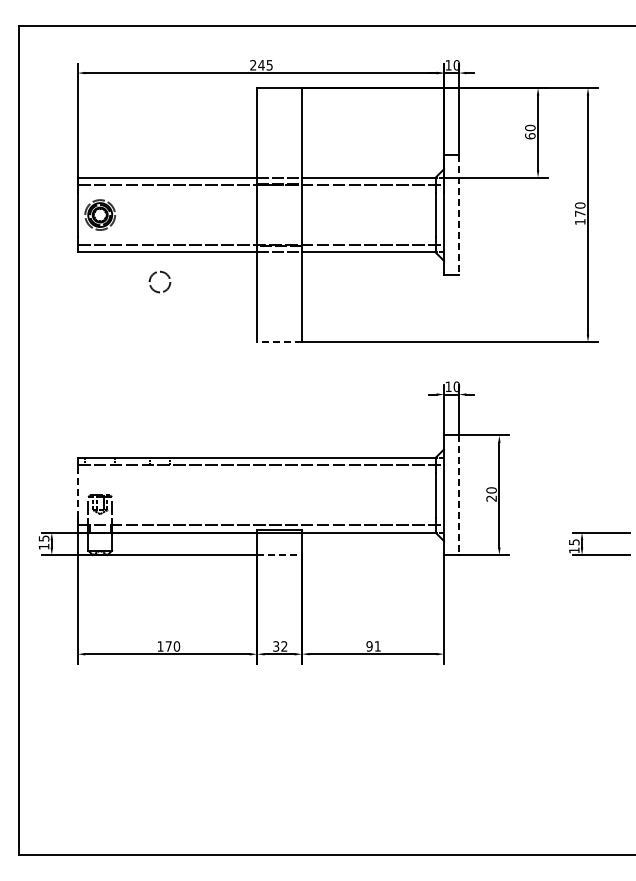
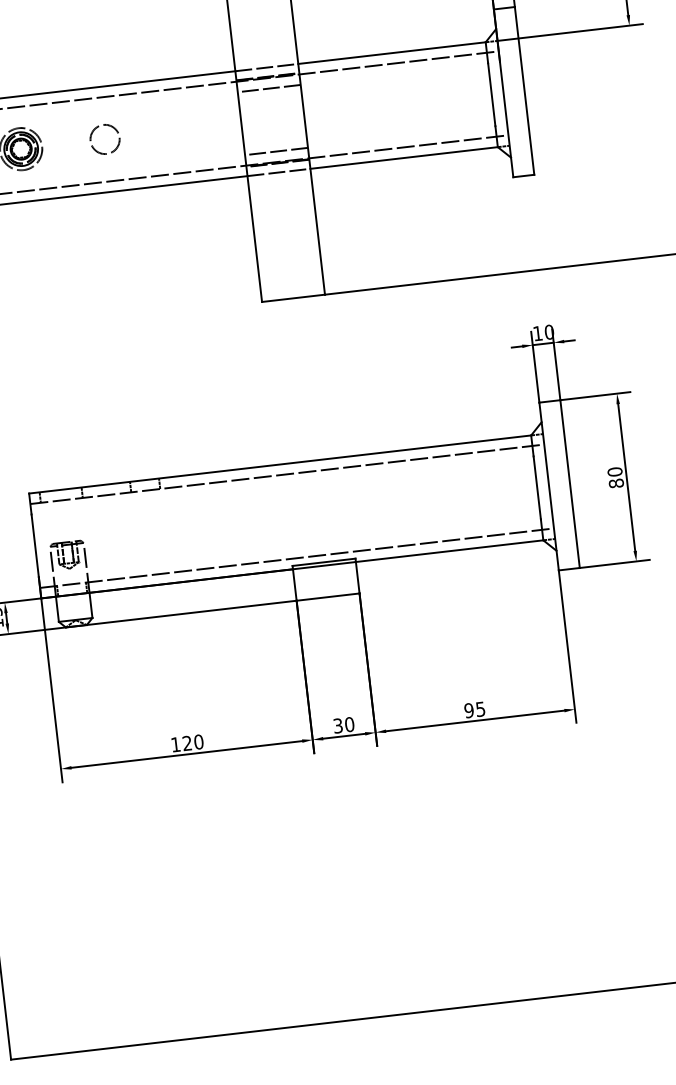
line: (279, 192) -> (269, 88), added
line: (458, 215) -> (523, 91), dashed -> solid
line: (279, 237) -> (276, 151), added
circle: (159, 281) -> (104, 138), moved
line: (279, 342) -> (293, 298), dashed -> solid
line: (77, 494) -> (34, 544), dashed -> solid
line: (458, 495) -> (569, 484), dashed -> solid
text: (491, 498) -> (616, 483), 20 -> 80
line: (280, 555) -> (329, 597), dashed -> solid
text: (168, 646) -> (187, 743), 170 -> 120
text: (284, 646) -> (349, 724), 32 -> 30
text: (377, 646) -> (480, 709), 91 -> 95

